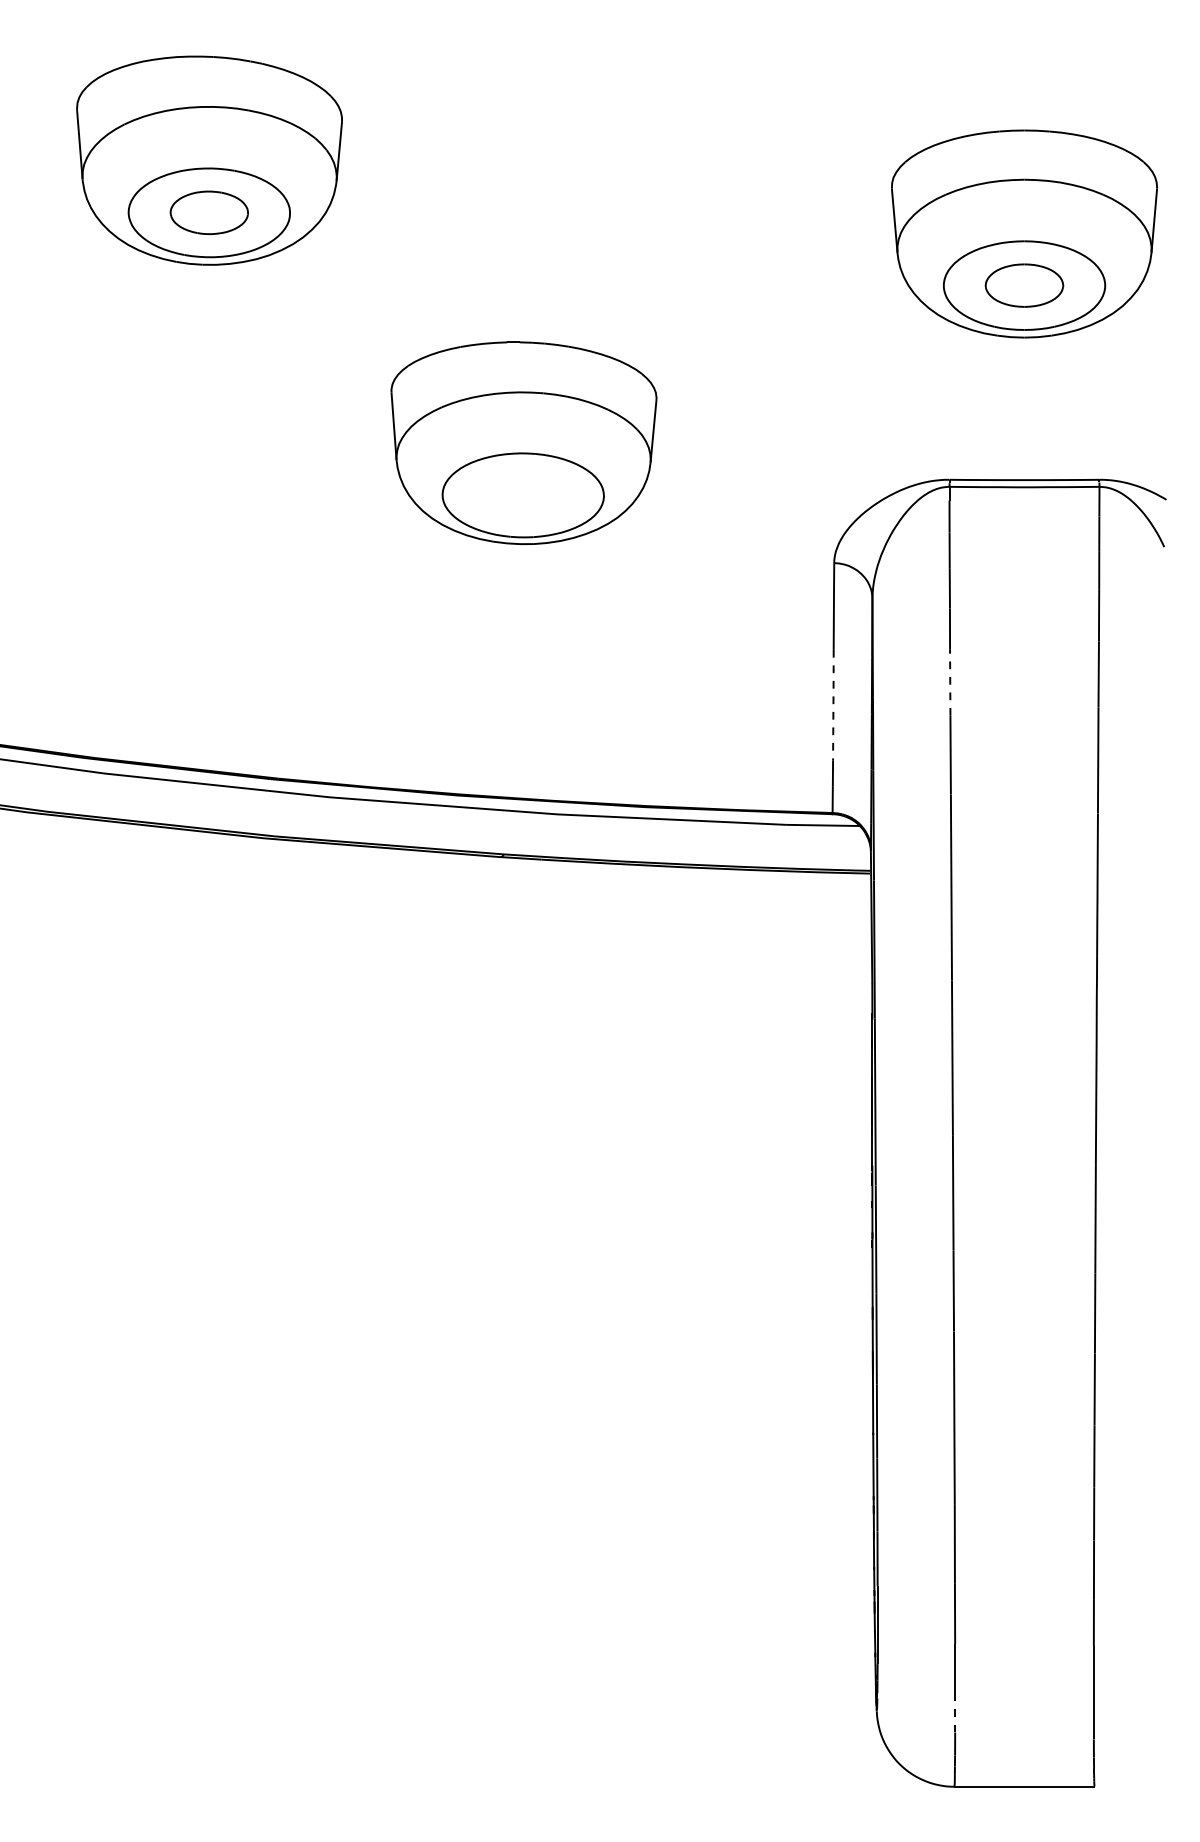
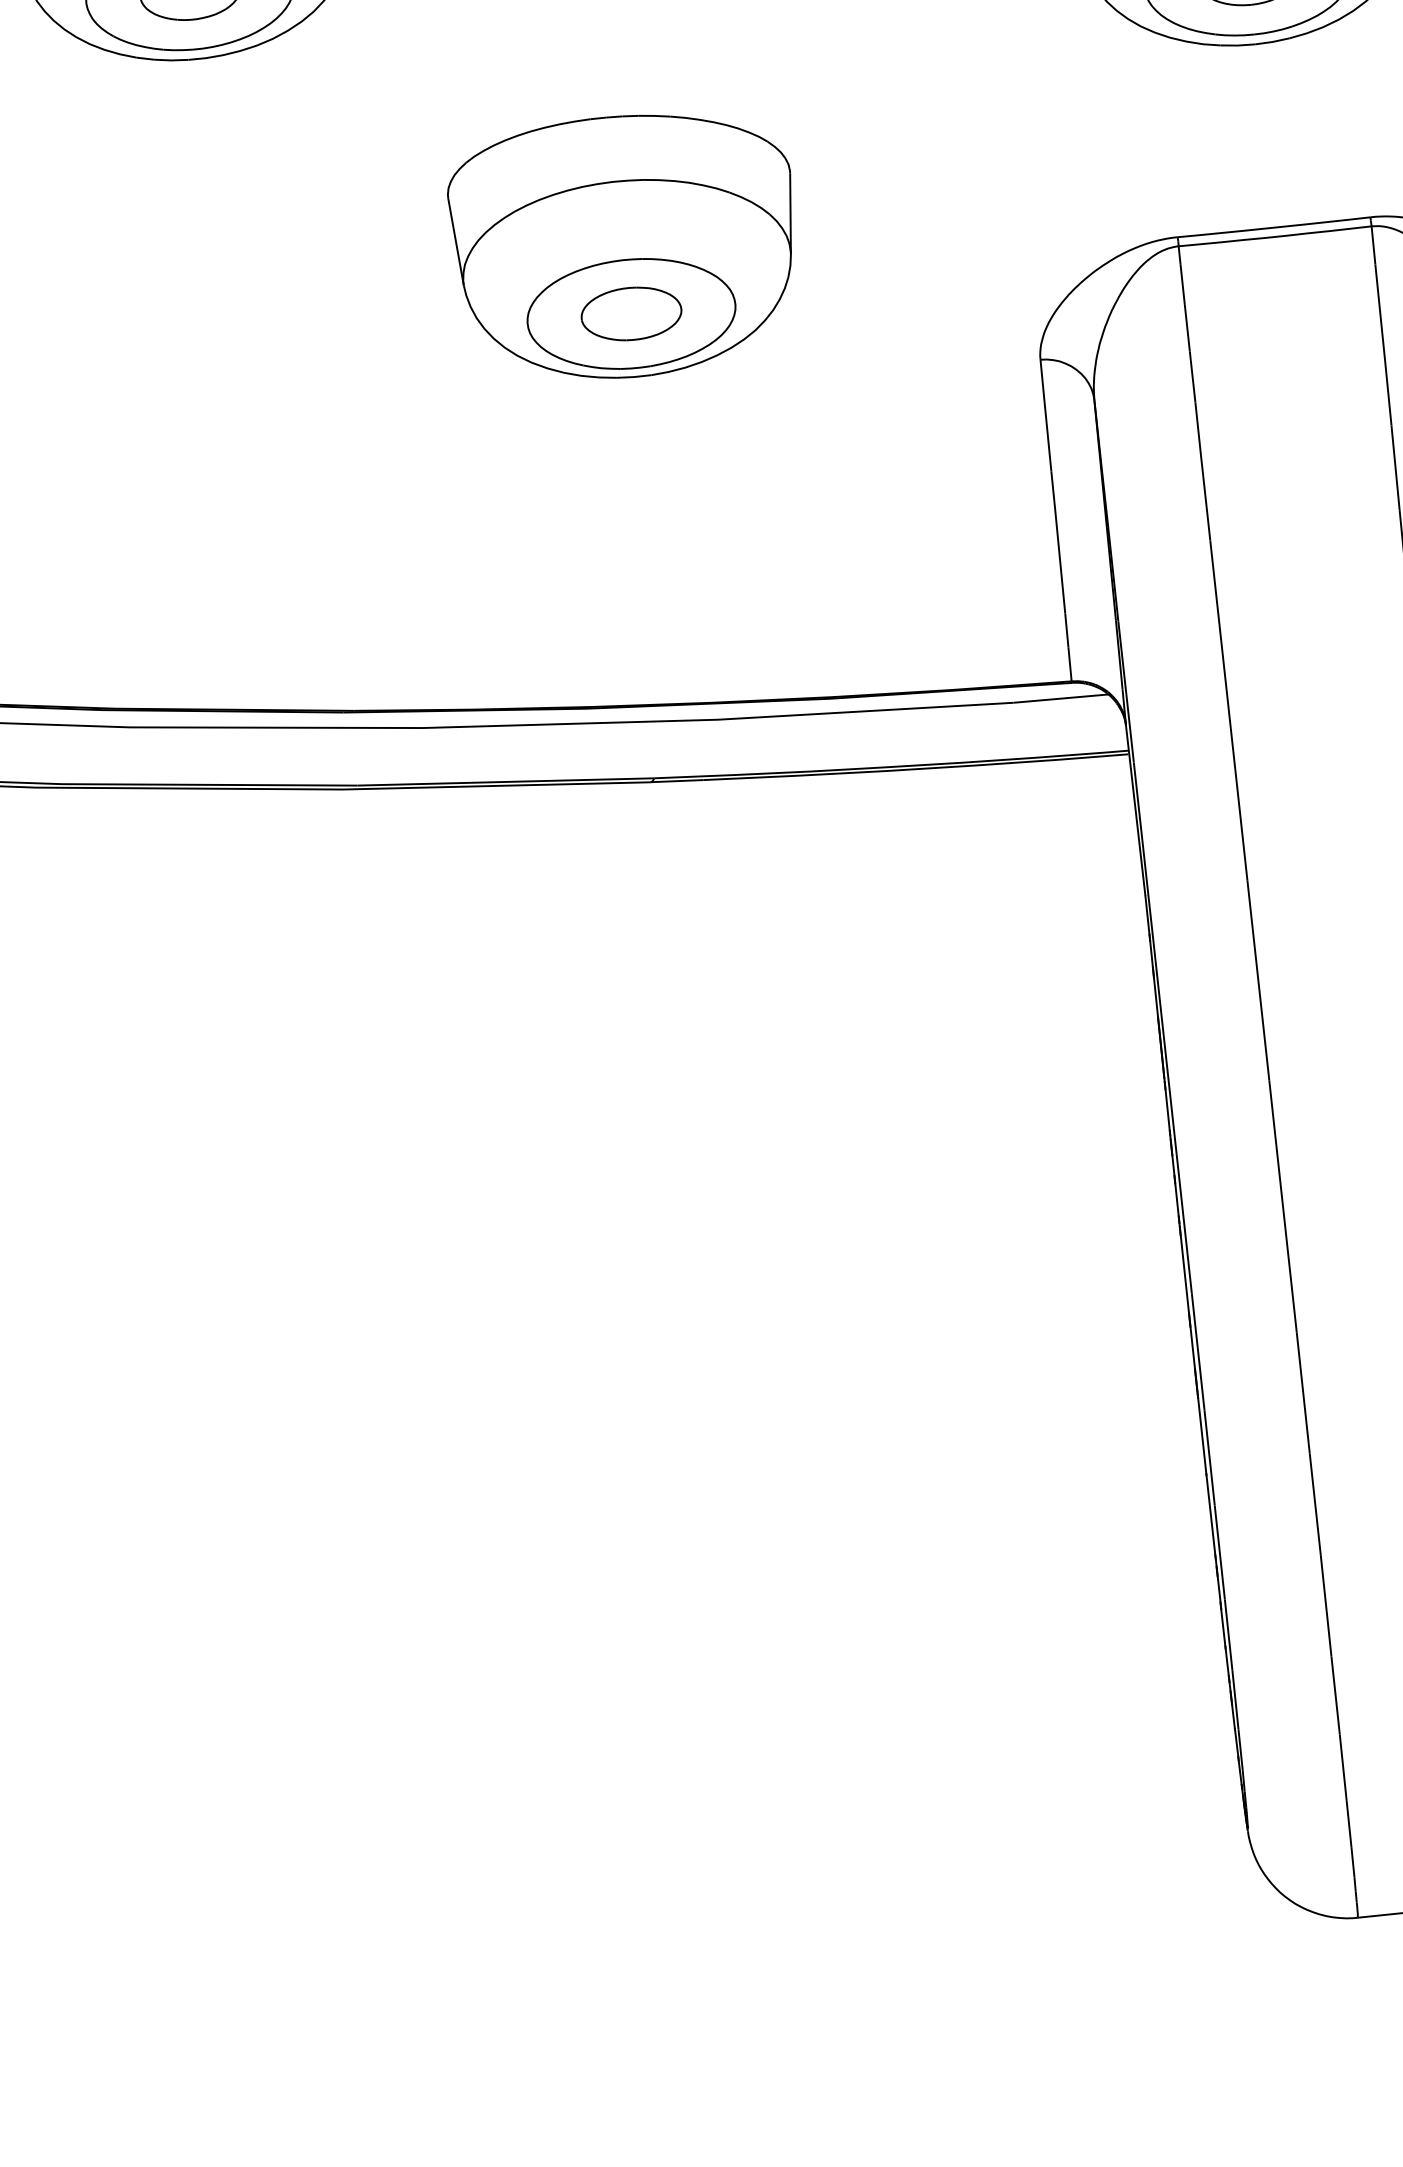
part: (522, 495) -> (630, 314), added
line: (950, 682) -> (1205, 497), dashed -> solid
line: (833, 704) -> (1058, 541), dashed -> solid
line: (955, 1713) -> (1349, 1823), dashed -> solid

